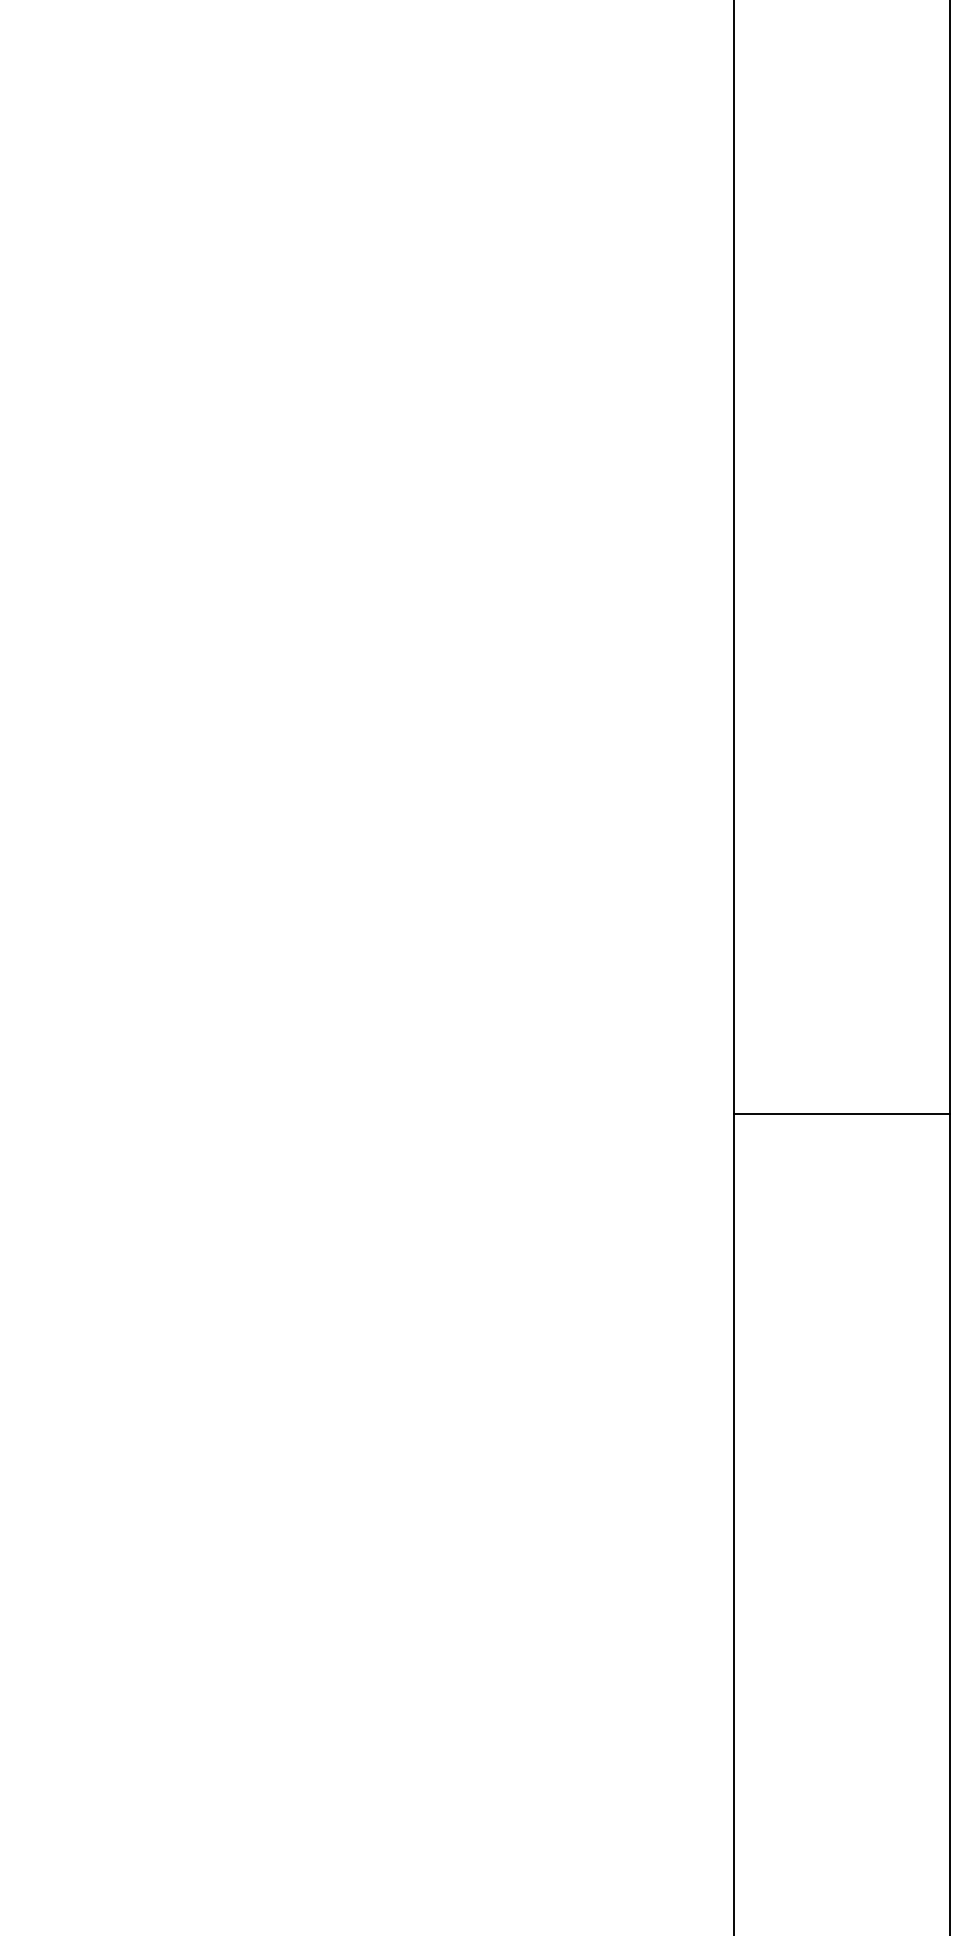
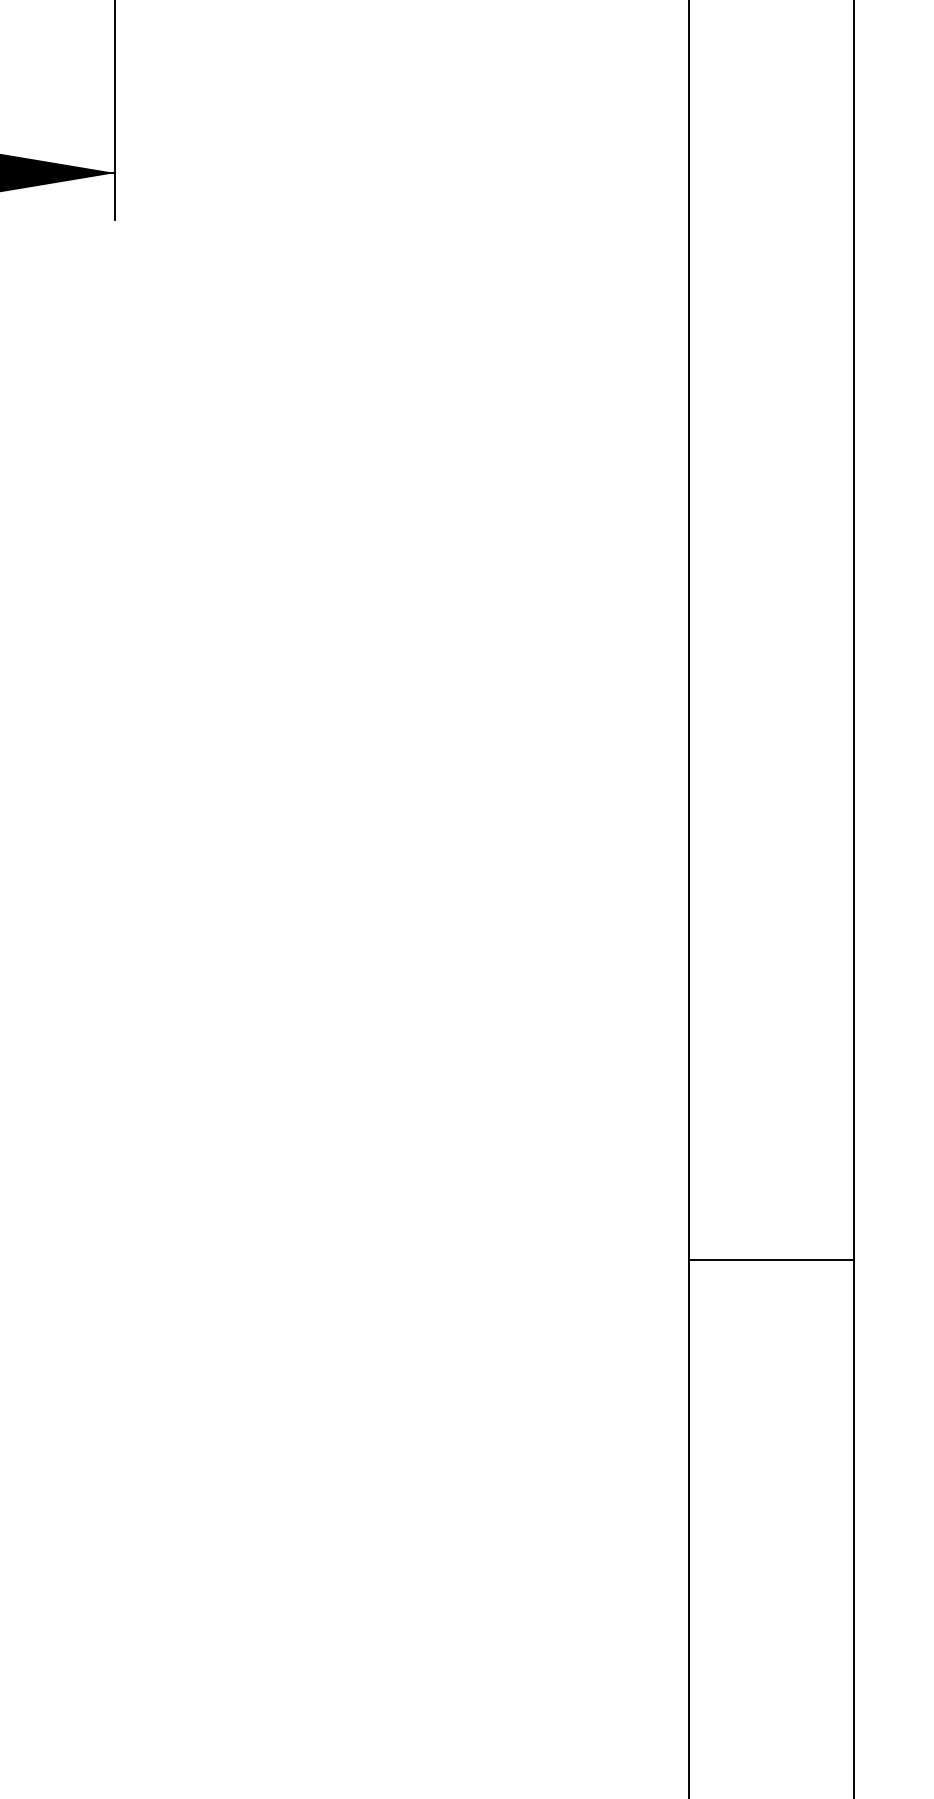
line: (841, 1114) -> (771, 1260), moved

